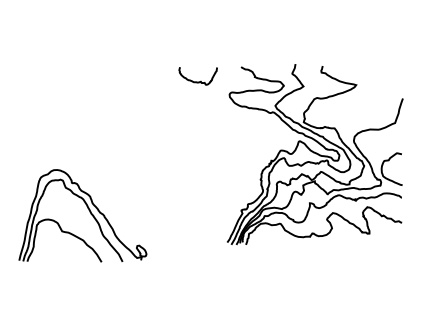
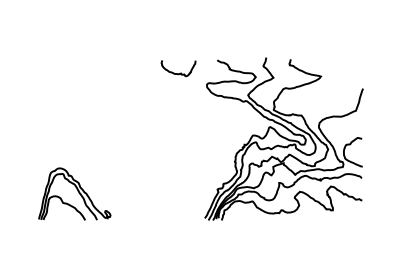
part: (82, 215) -> (74, 194), size x0.62

